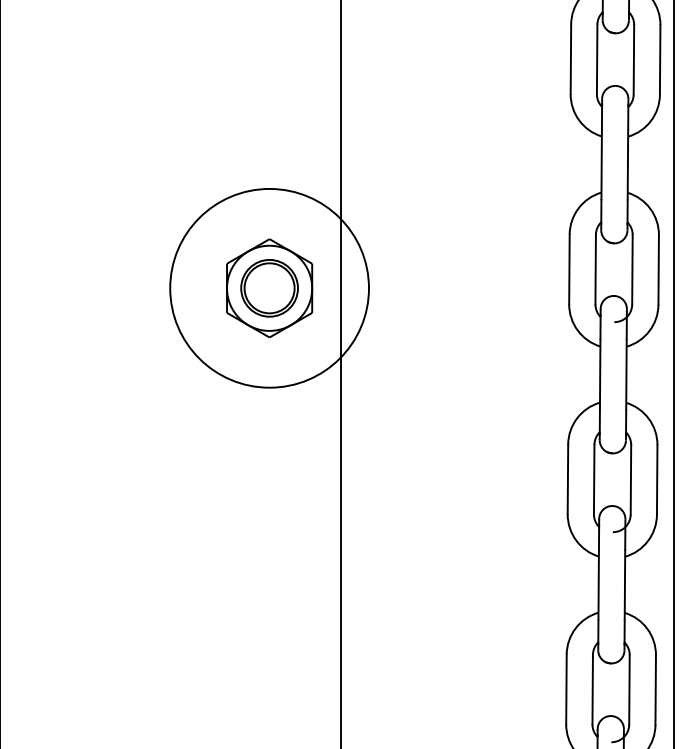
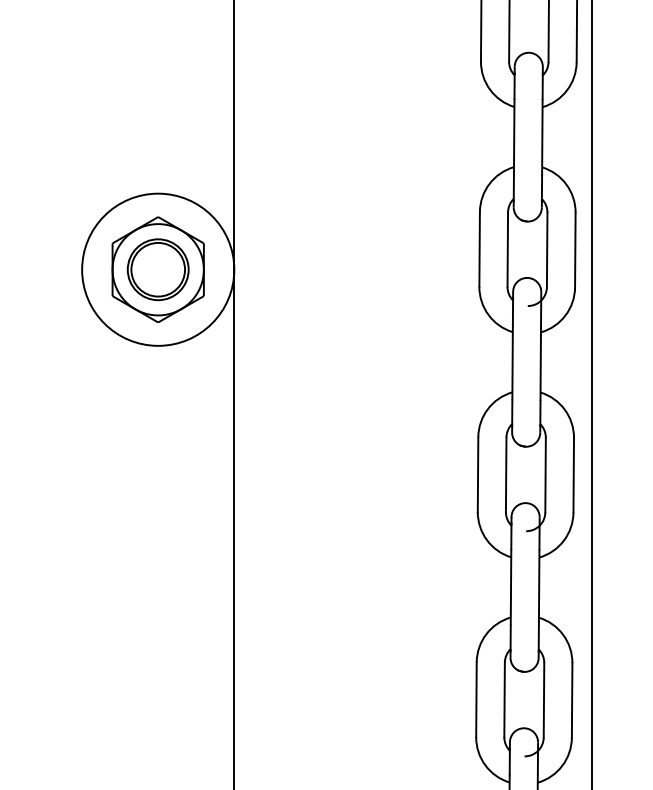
circle: (269, 288) -> (158, 269), size x0.71

